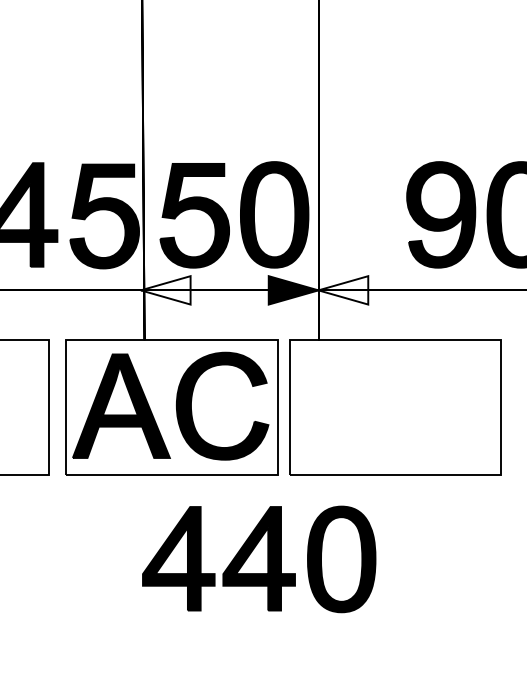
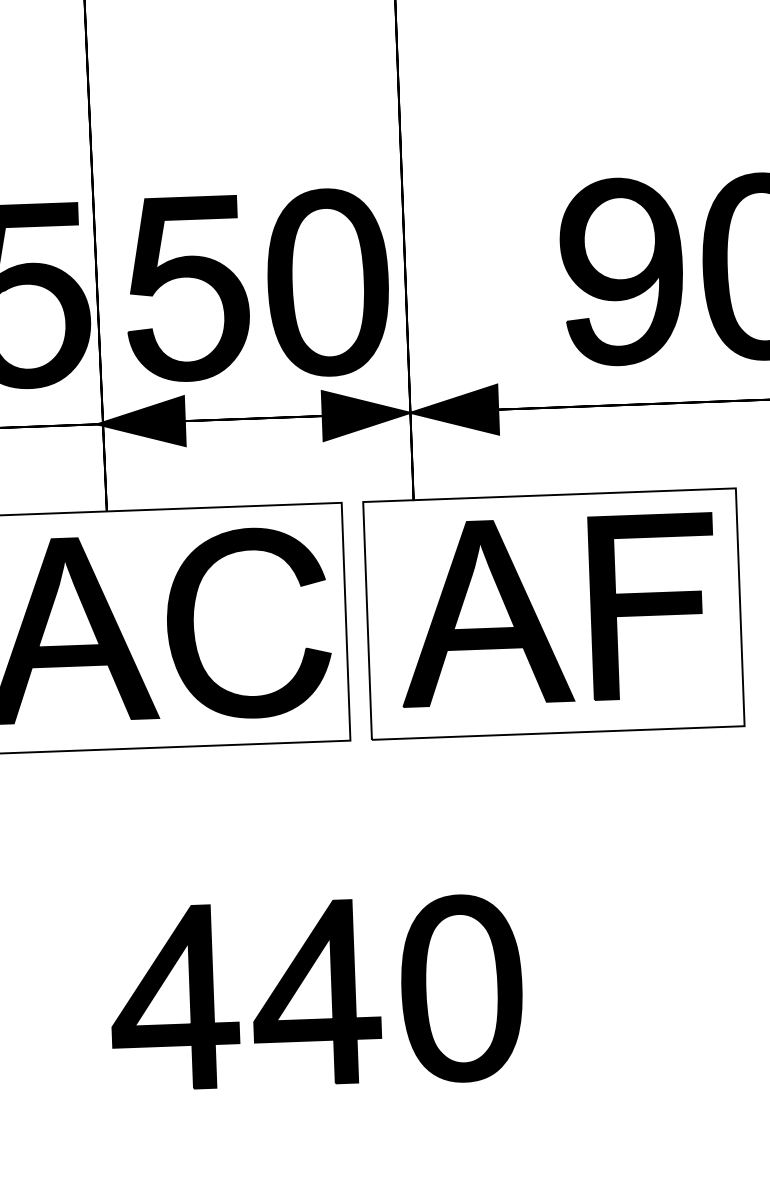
fill: (165, 290) -> (140, 422), added
fill: (343, 290) -> (454, 411), added
part: (386, 407) -> (537, 615), added
part: (259, 559) -> (316, 993), moved

